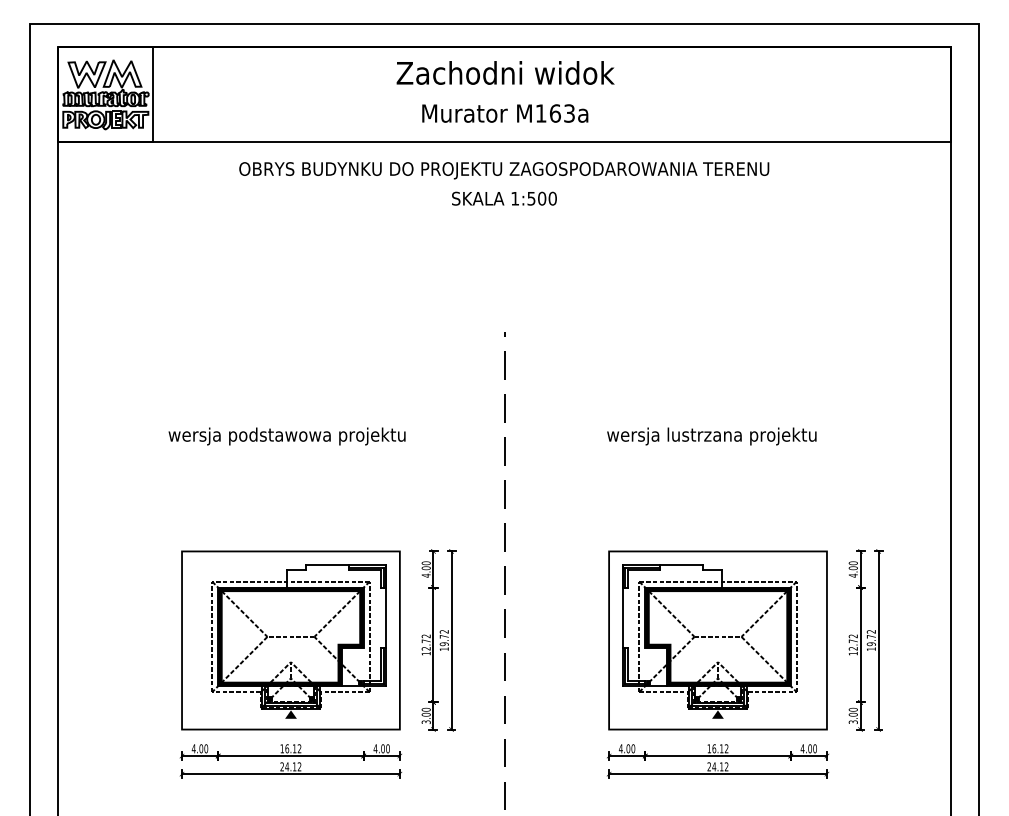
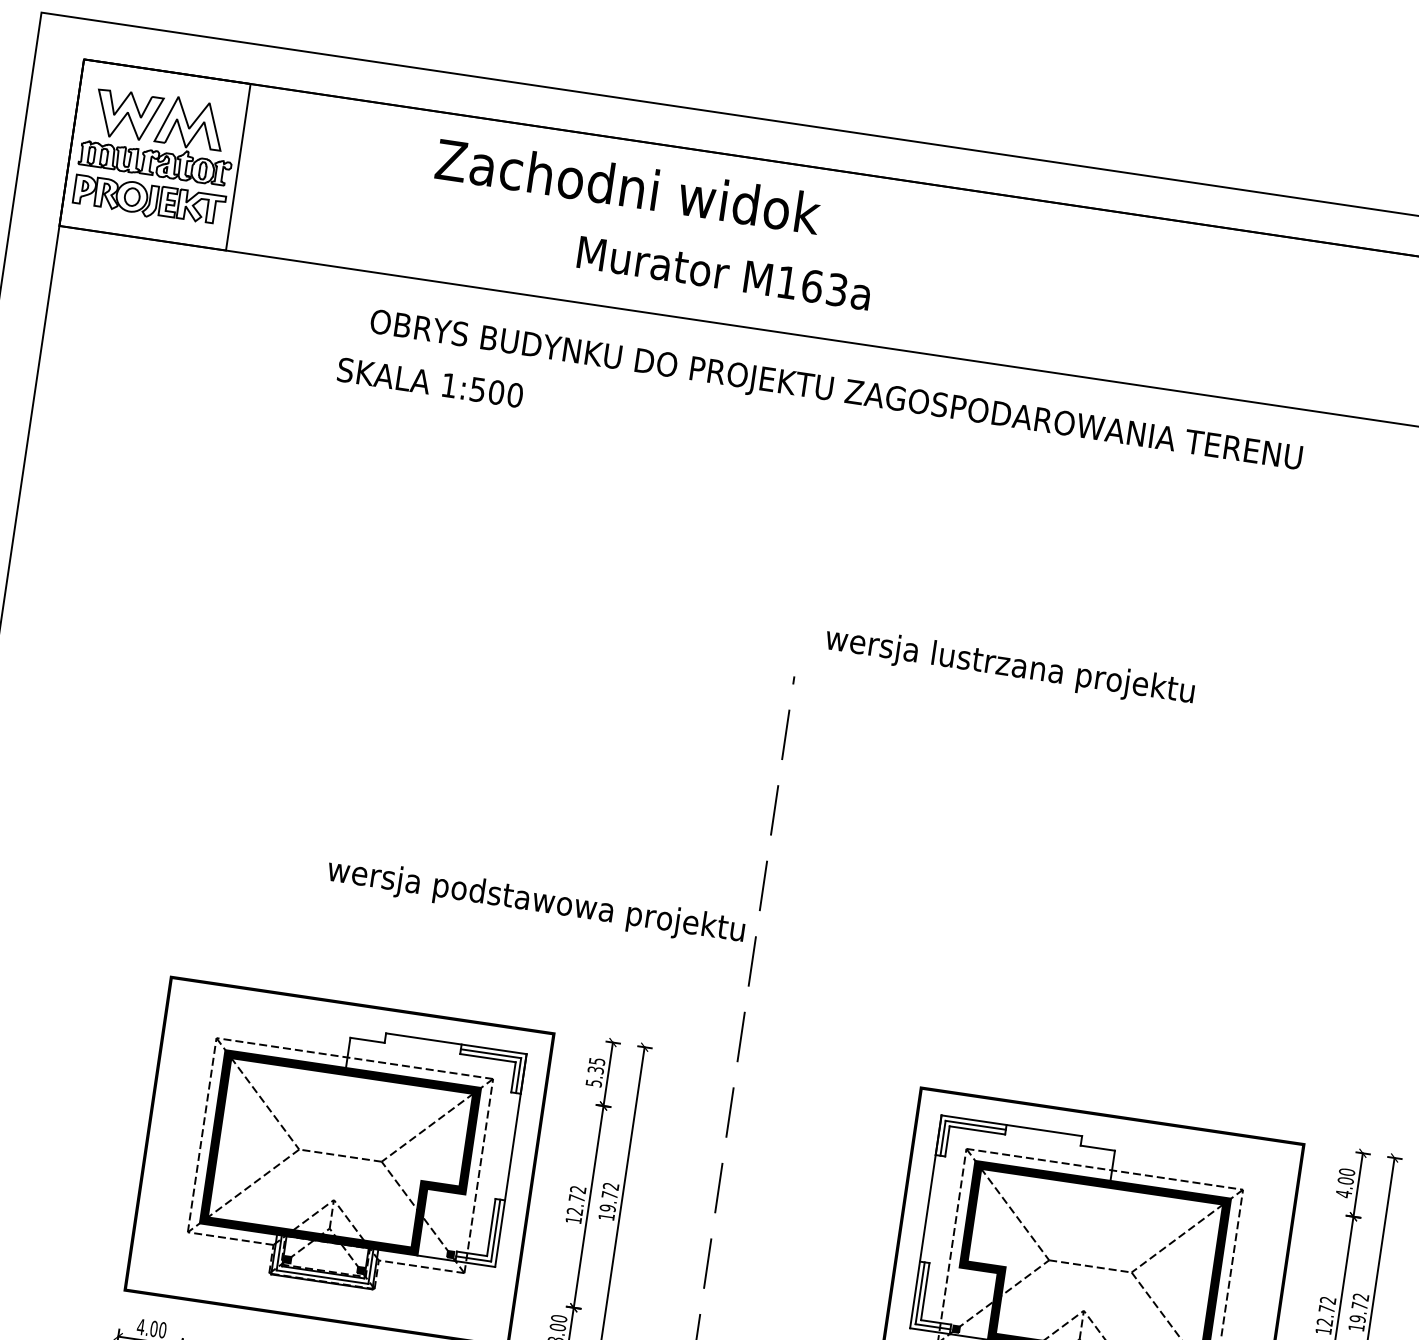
text: (505, 72) -> (628, 185), moved
text: (505, 113) -> (724, 273), moved
text: (504, 198) -> (430, 382), moved
text: (286, 436) -> (535, 901), moved
text: (711, 436) -> (1009, 666), moved
text: (425, 569) -> (594, 1072), 4.00 -> 5.35
fill: (290, 714) -> (319, 1291), removed

